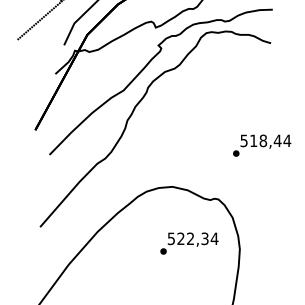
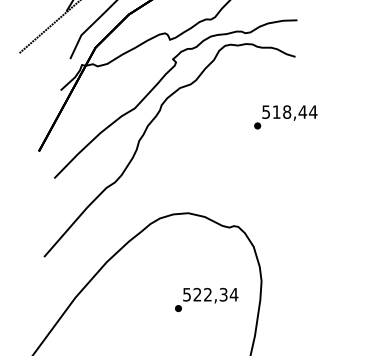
text: (261, 145) -> (285, 117), moved
text: (189, 244) -> (206, 300), moved

